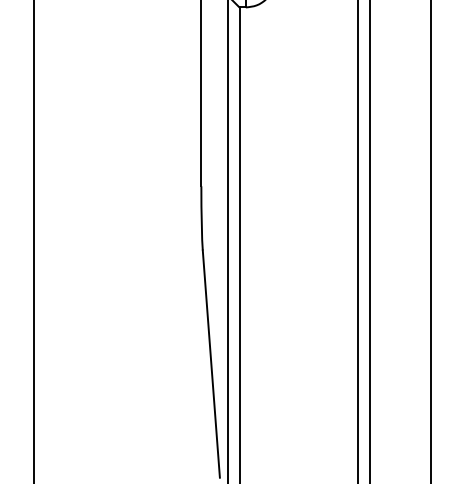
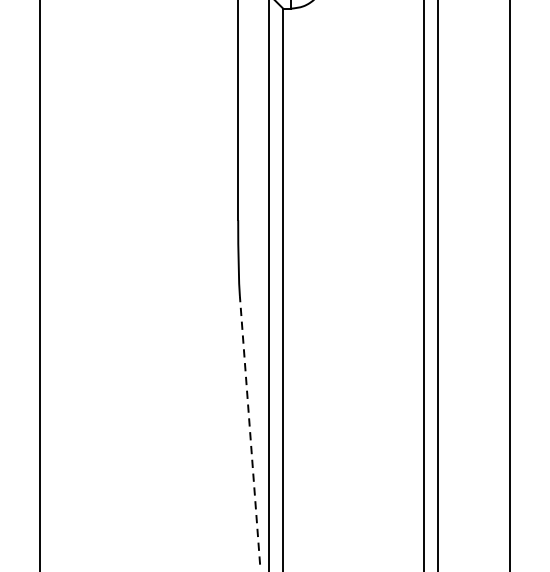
line: (211, 364) -> (250, 430), solid -> dashed

